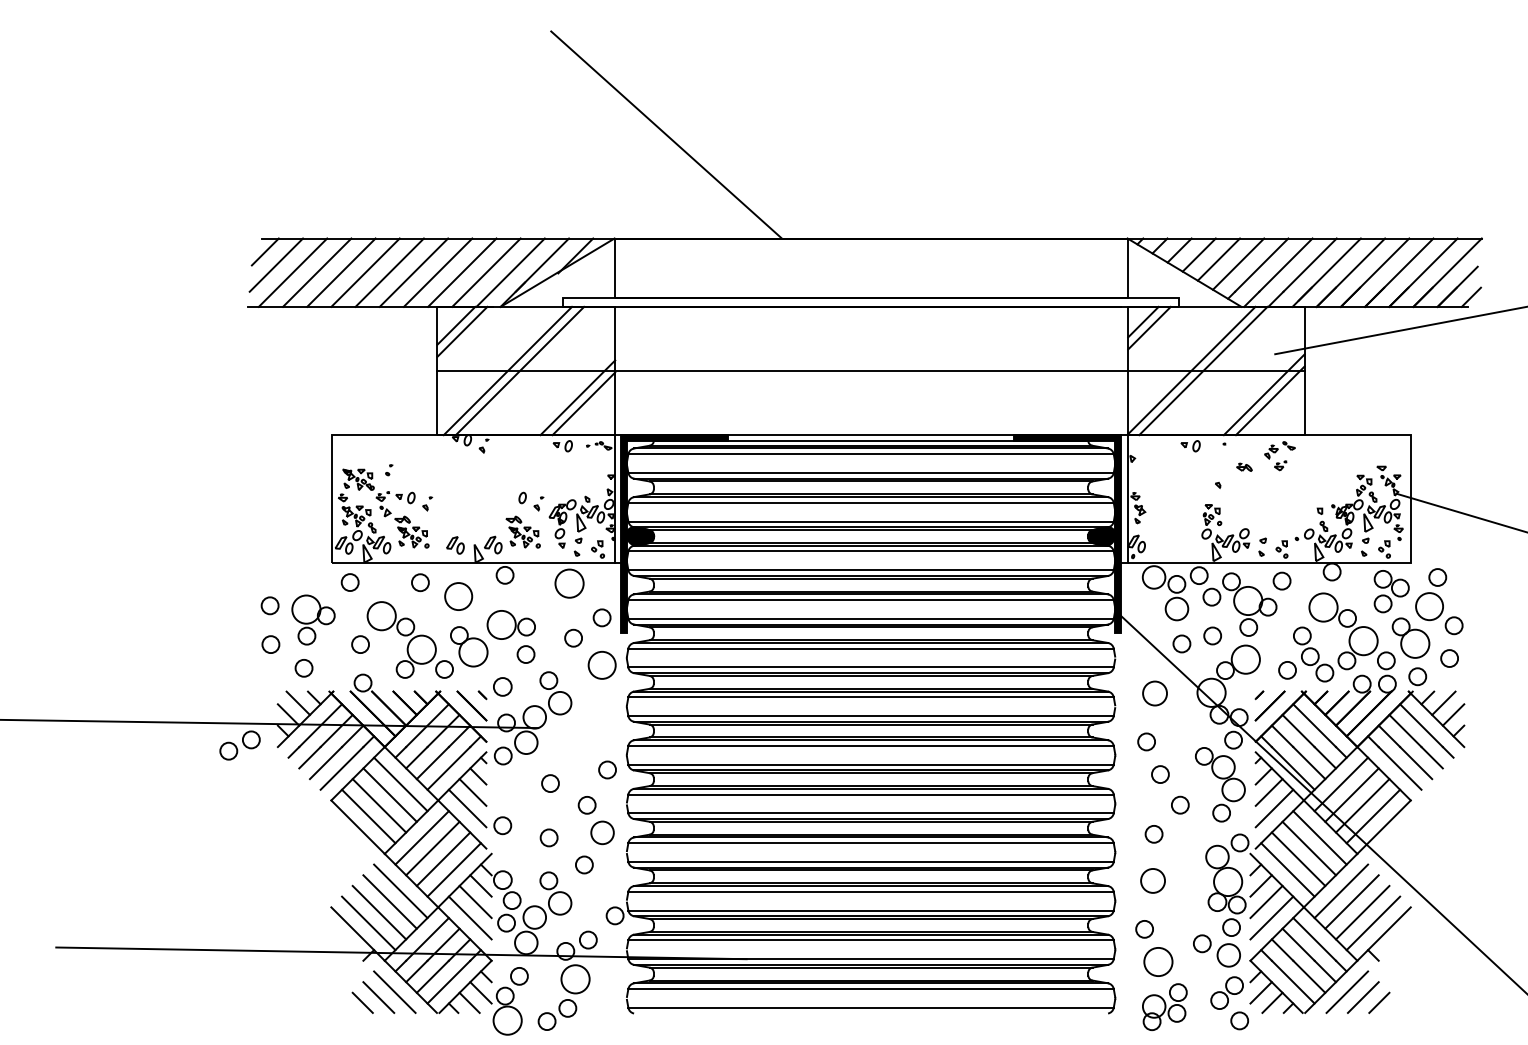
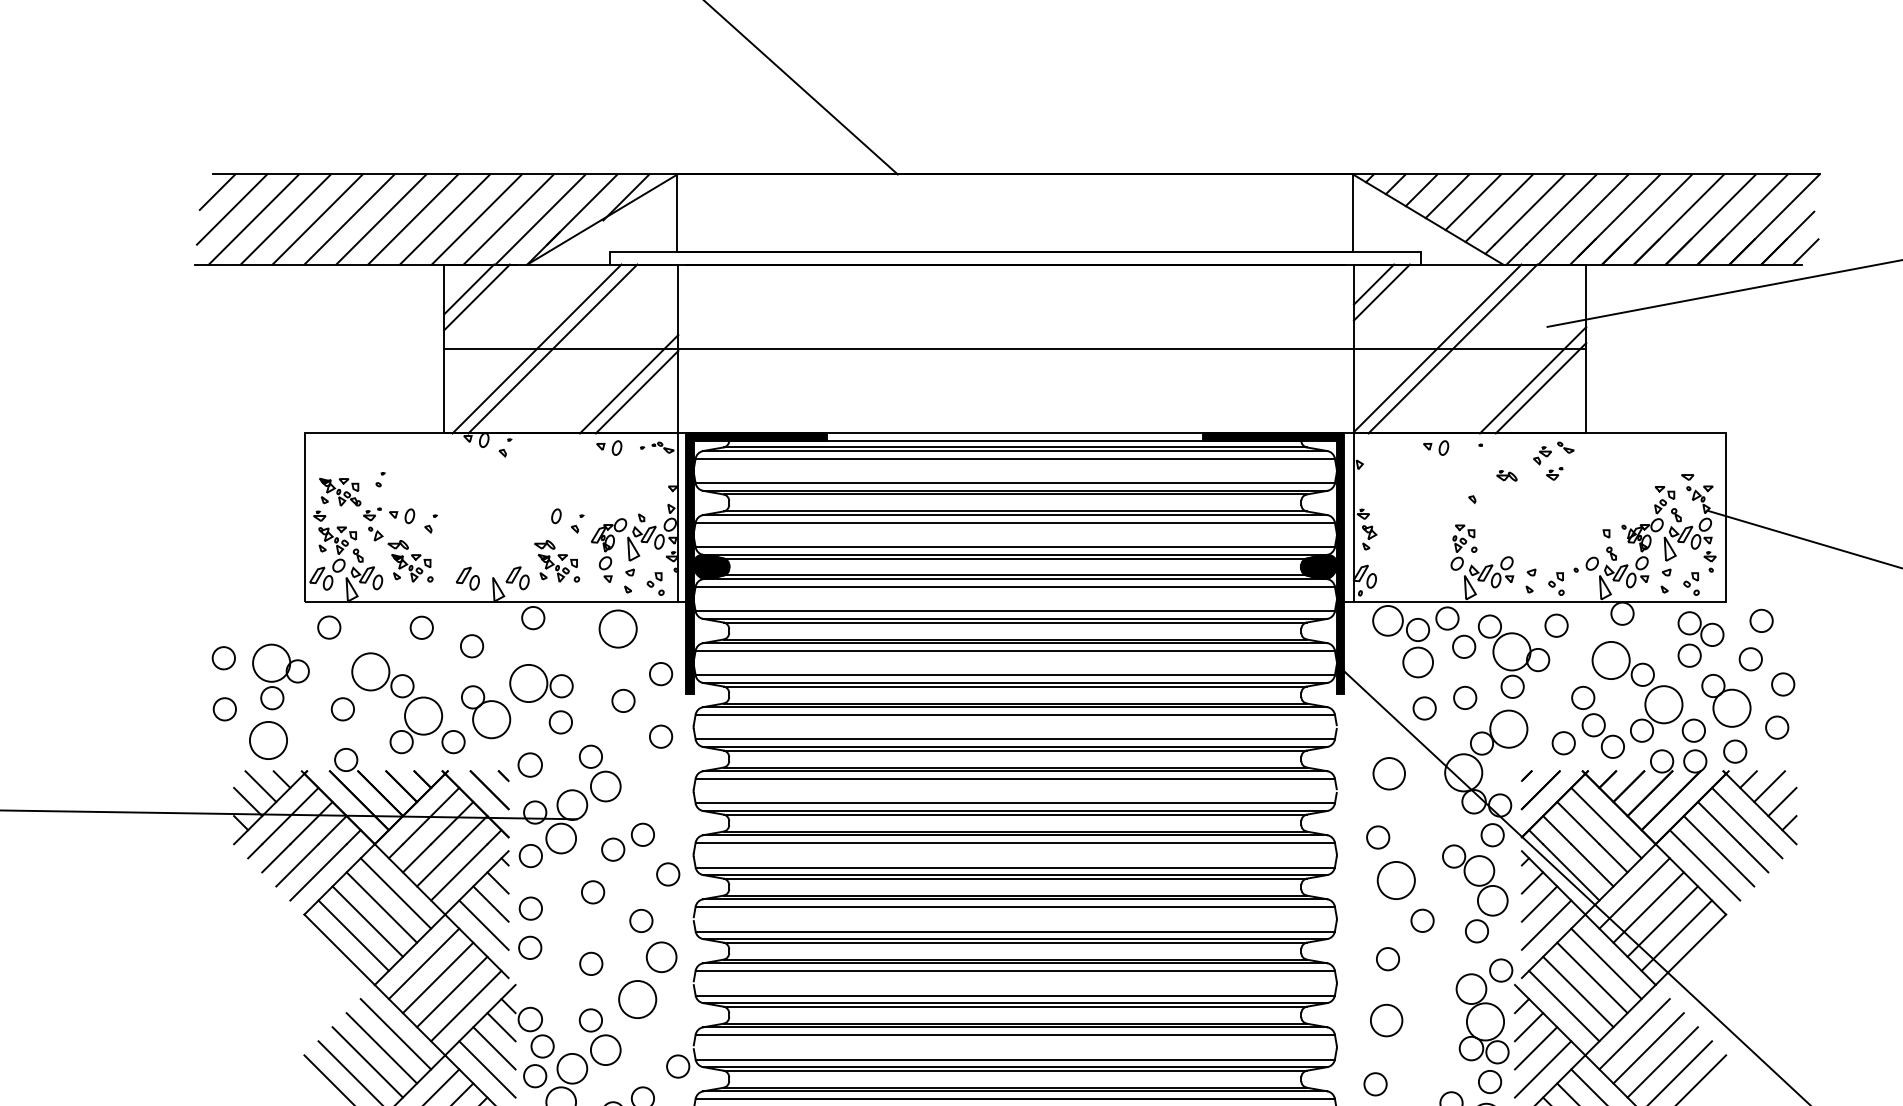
circle: (458, 596) -> (471, 645), size x0.62
circle: (1429, 606) -> (1750, 659), size x0.62
circle: (601, 665) -> (660, 736), size x0.62
circle: (303, 668) -> (267, 740), size x1.67
part: (239, 745) -> (627, 842), moved
circle: (1160, 774) -> (1396, 880), size x1.67
circle: (502, 795) -> (529, 908), added
circle: (584, 864) -> (637, 998), size x1.67

